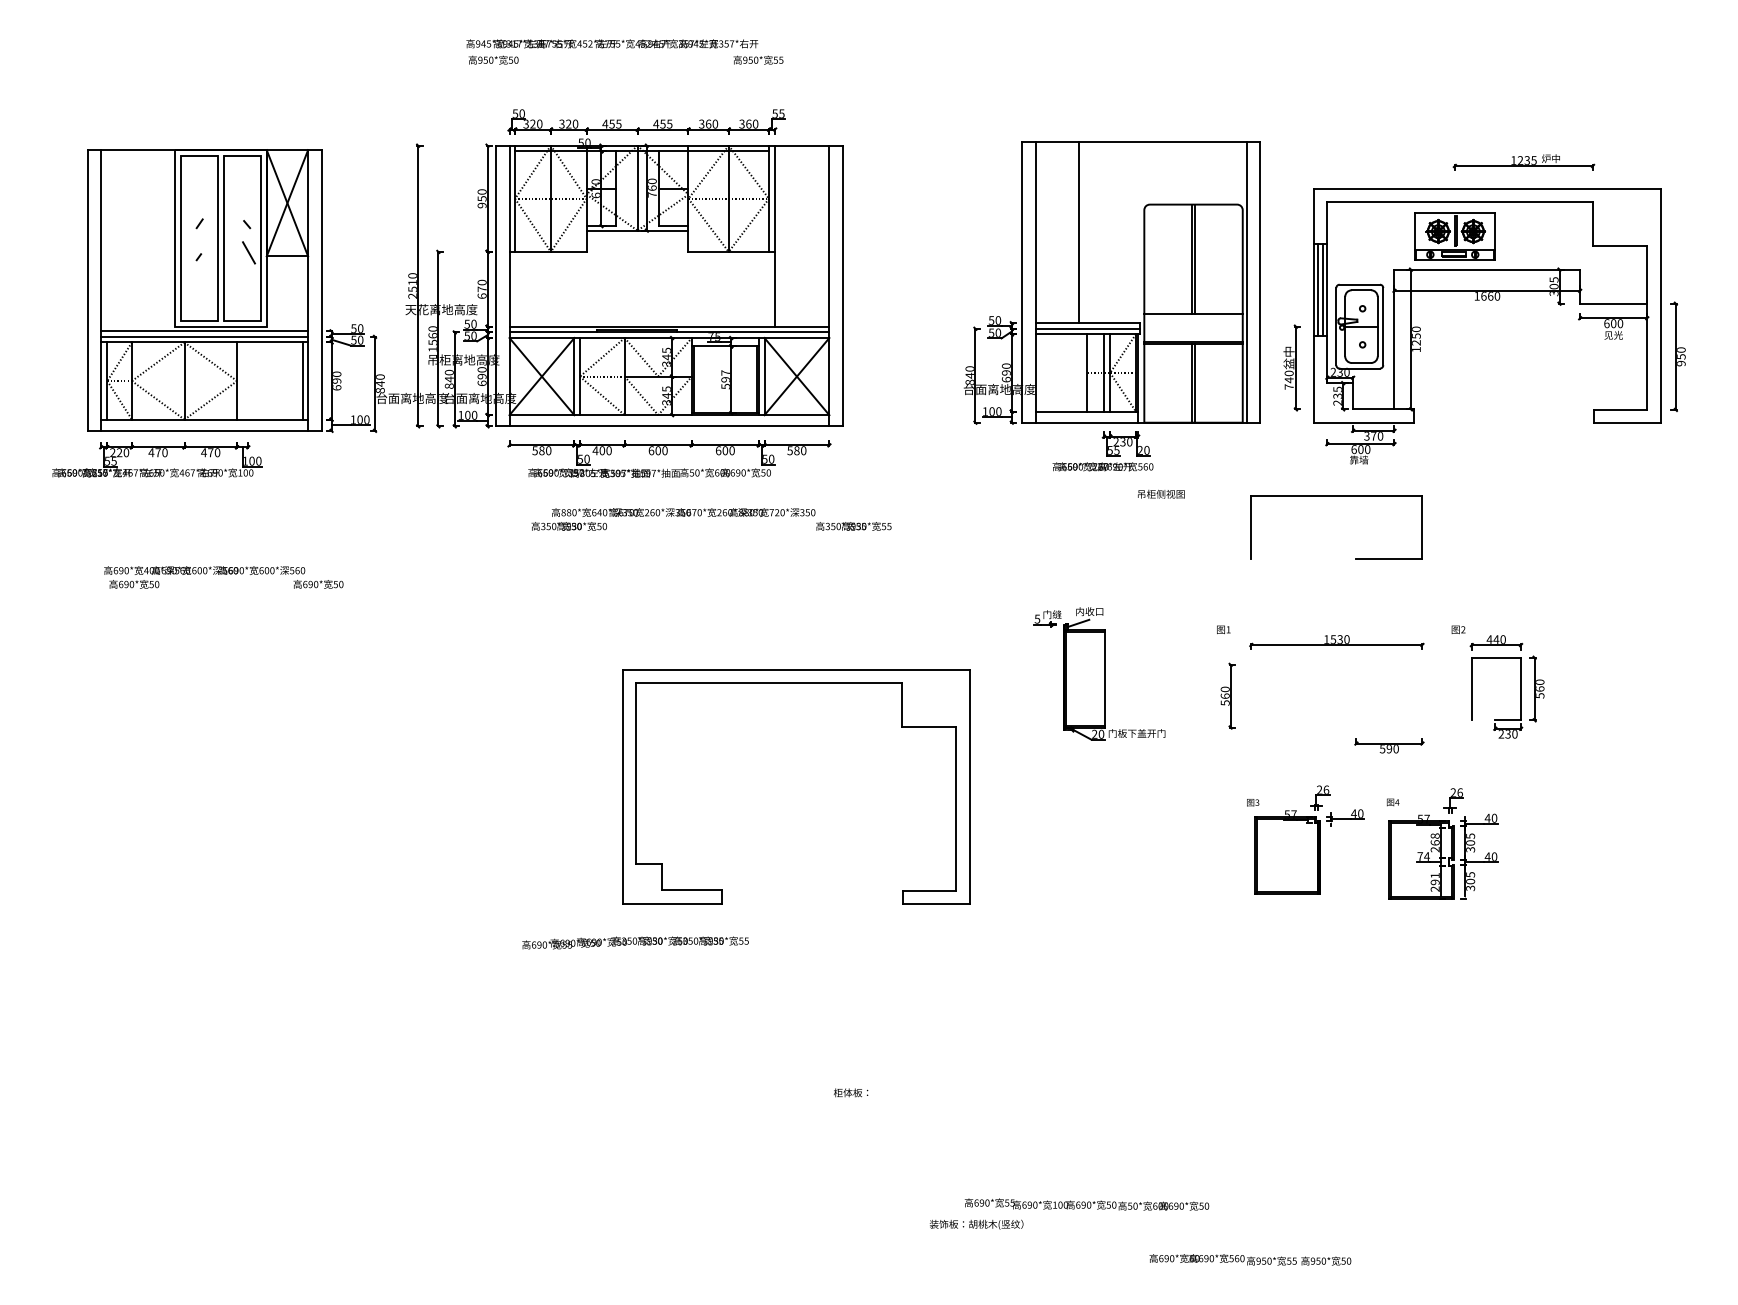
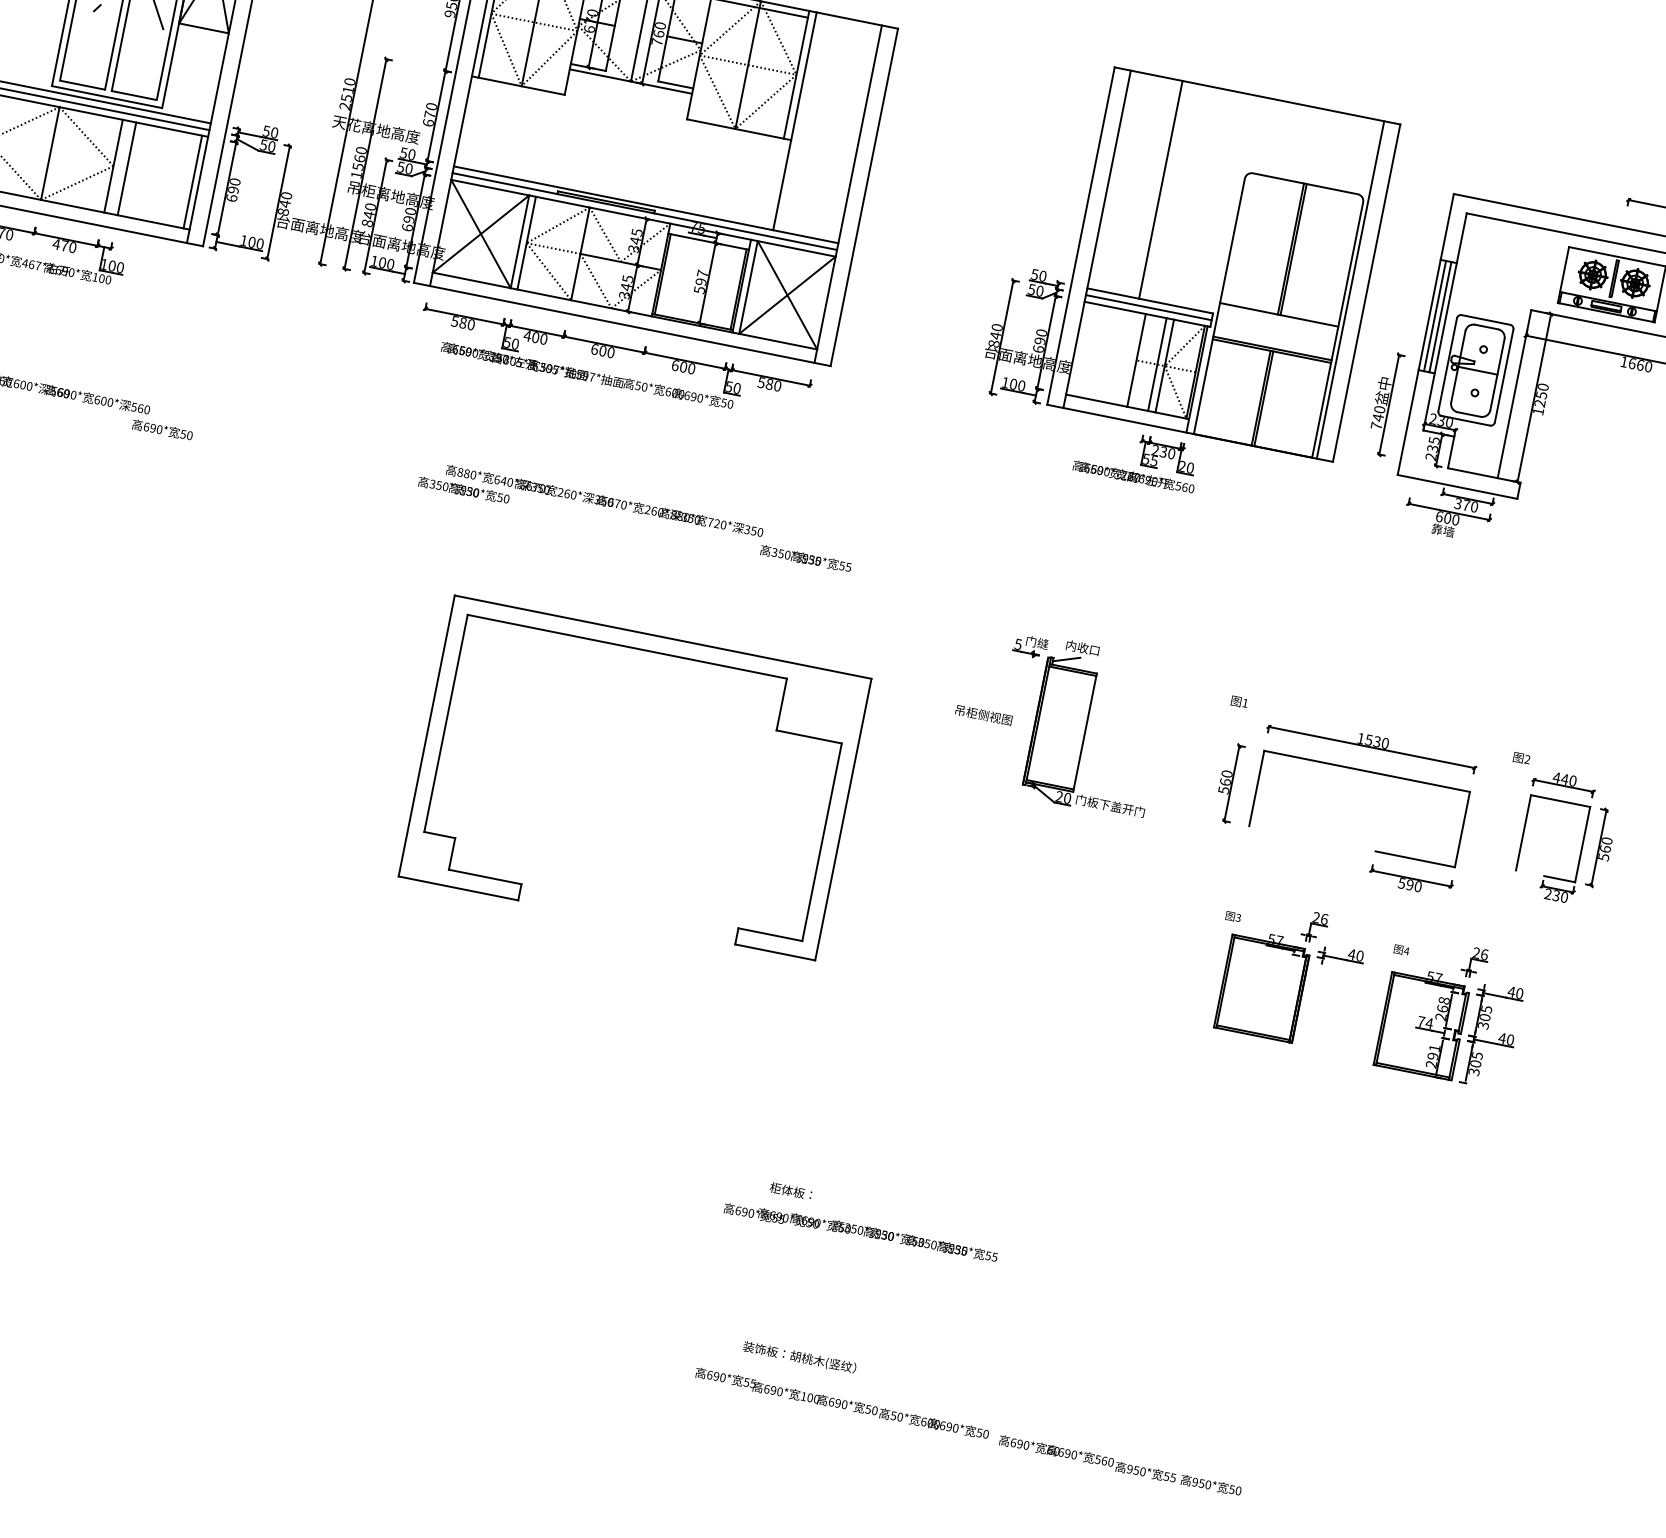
line: (248, 380) -> (127, 168), added
text: (1161, 493) -> (984, 714), moved
part: (1336, 496) -> (1366, 772), moved
text: (711, 519) -> (636, 516), moved
part: (796, 683) -> (660, 653), moved
text: (635, 942) -> (860, 1232), moved
text: (851, 1092) -> (791, 1190), moved
text: (1086, 1204) -> (841, 1403), moved

